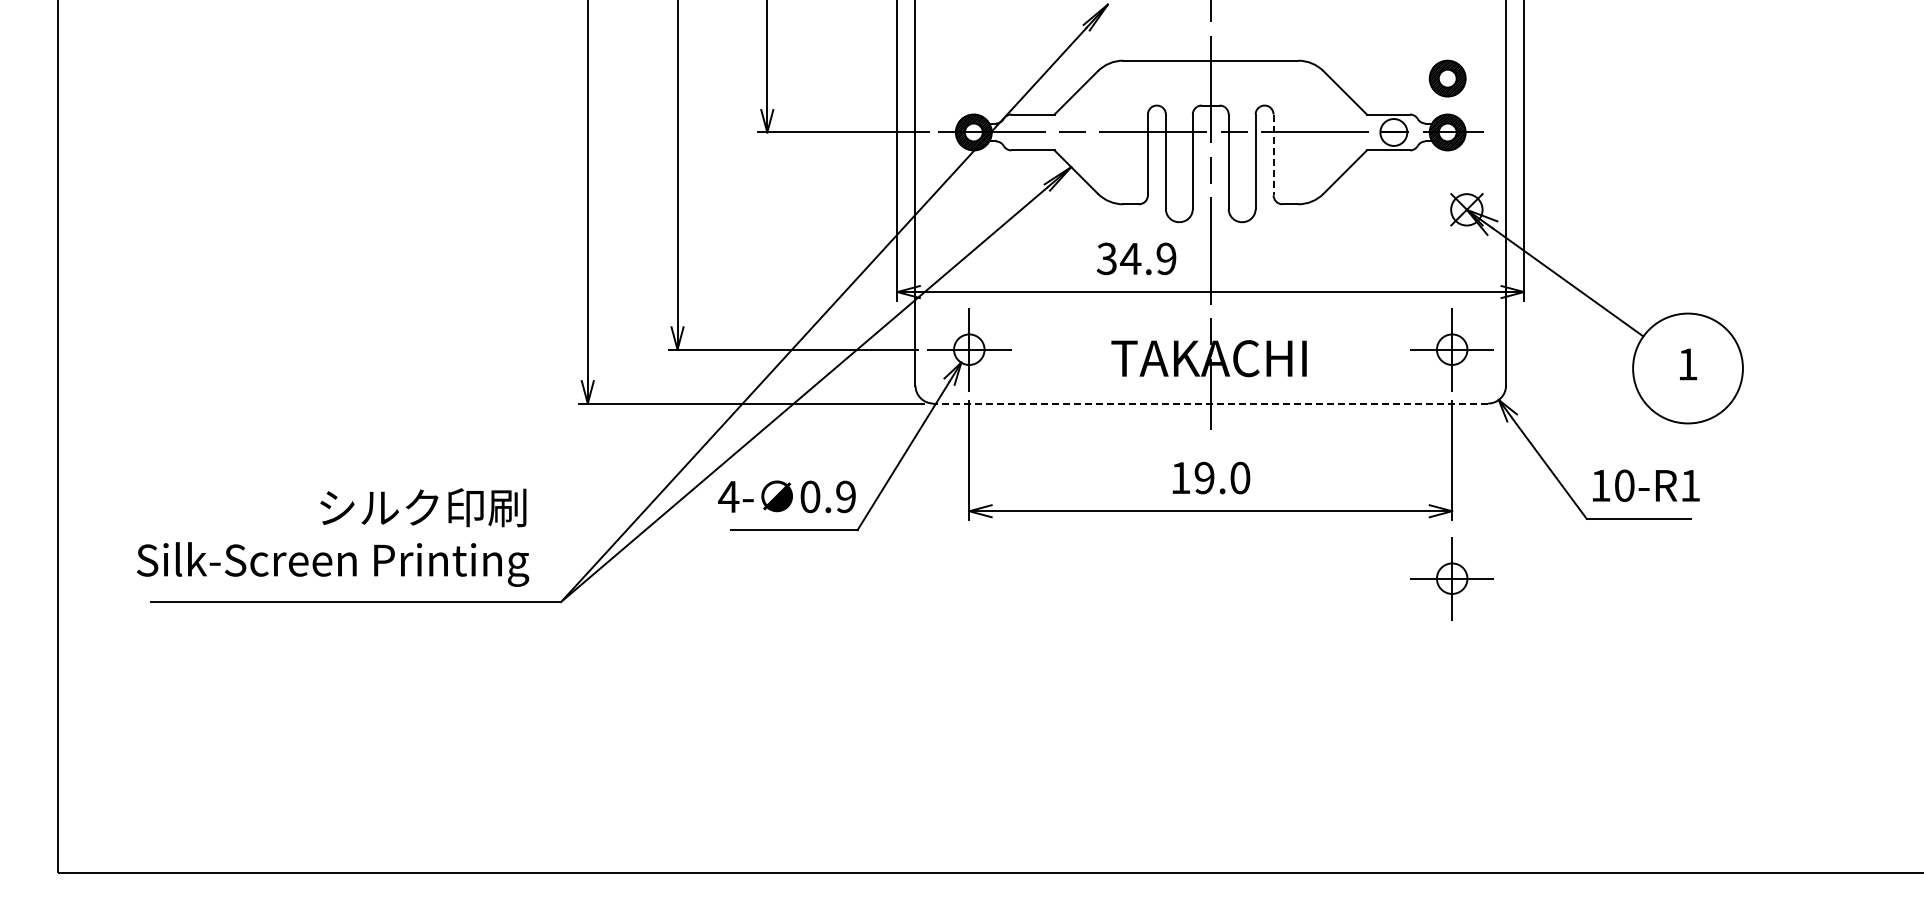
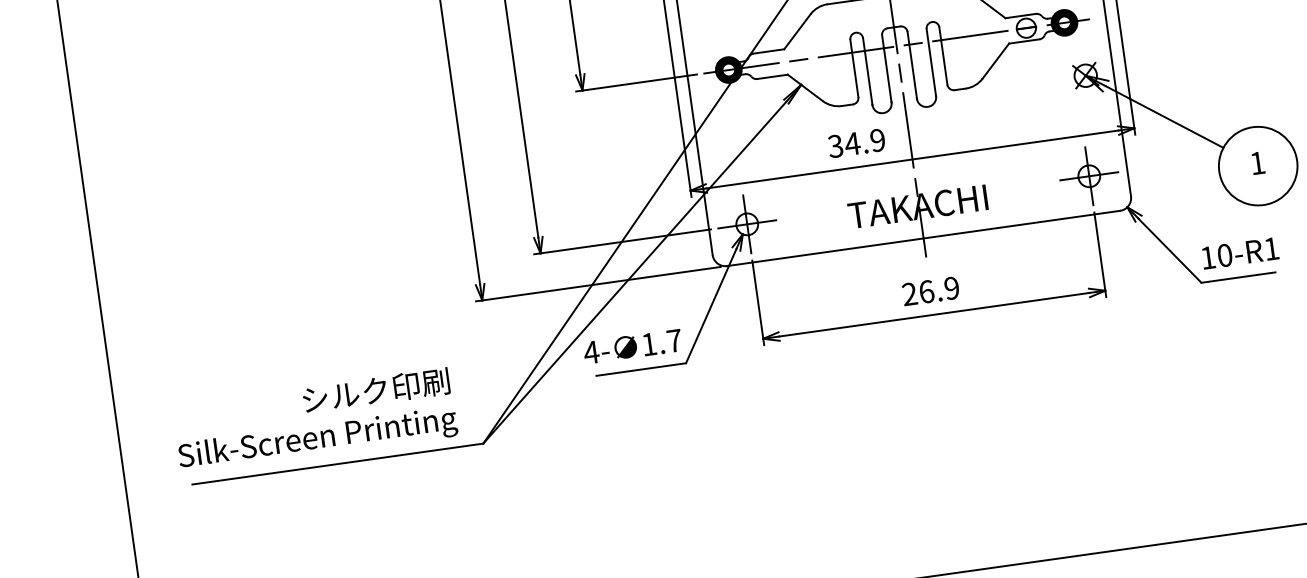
line: (1273, 155) -> (943, 56), dashed -> solid
line: (1210, 403) -> (923, 238), dashed -> solid
text: (1210, 477) -> (930, 290), 19.0 -> 26.9
text: (828, 496) -> (662, 342), 0.9 -> 1.7
part: (1451, 578) -> (1111, 338), removed

